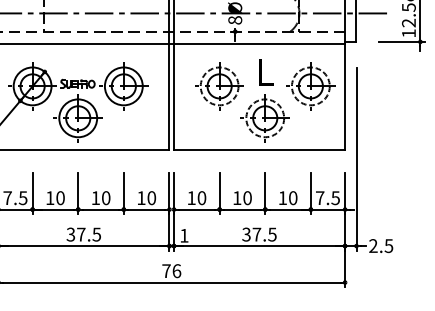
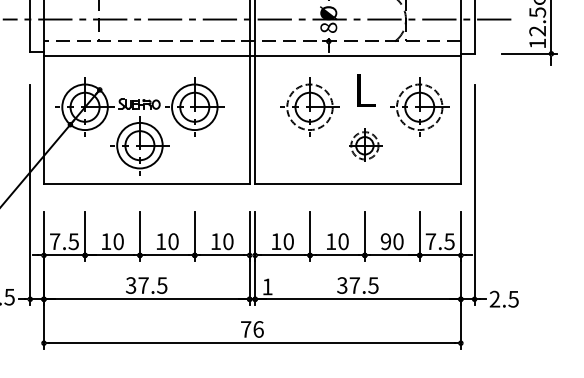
part: (264, 118) -> (364, 145), size x0.6
text: (282, 198) -> (385, 241), 10 -> 90

